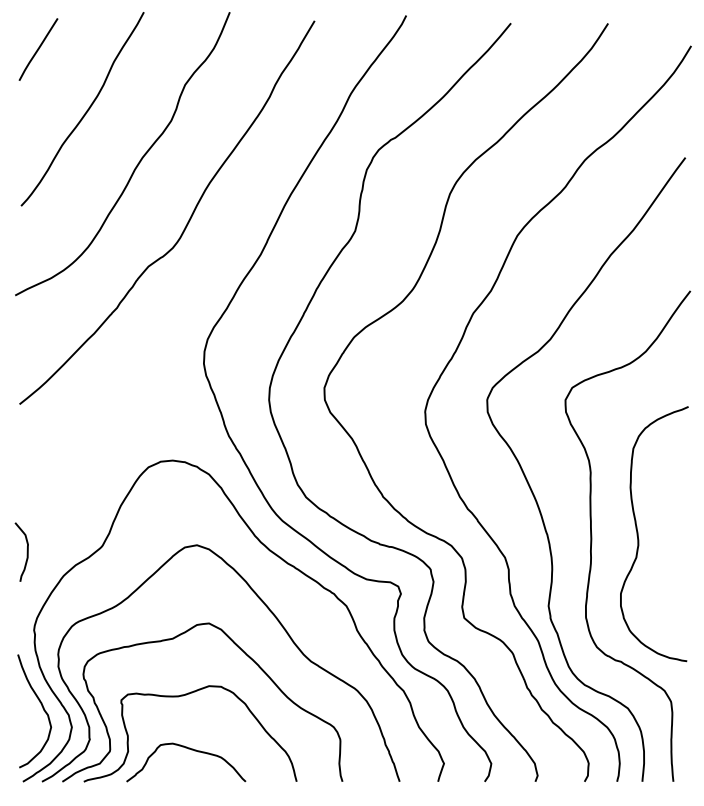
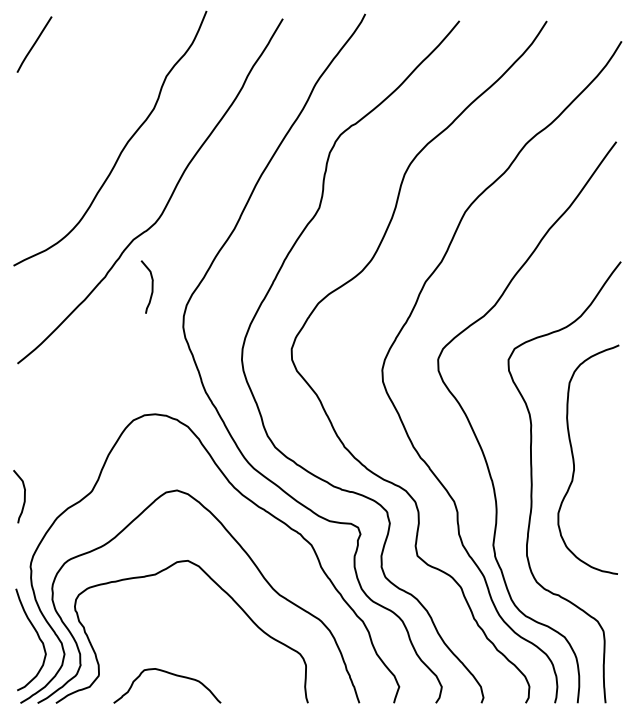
curve: (86, 110) -> (77, 99), removed
curve: (168, 318) -> (151, 286), added
curve: (639, 539) -> (575, 464), moved
curve: (183, 696) -> (164, 626), removed

